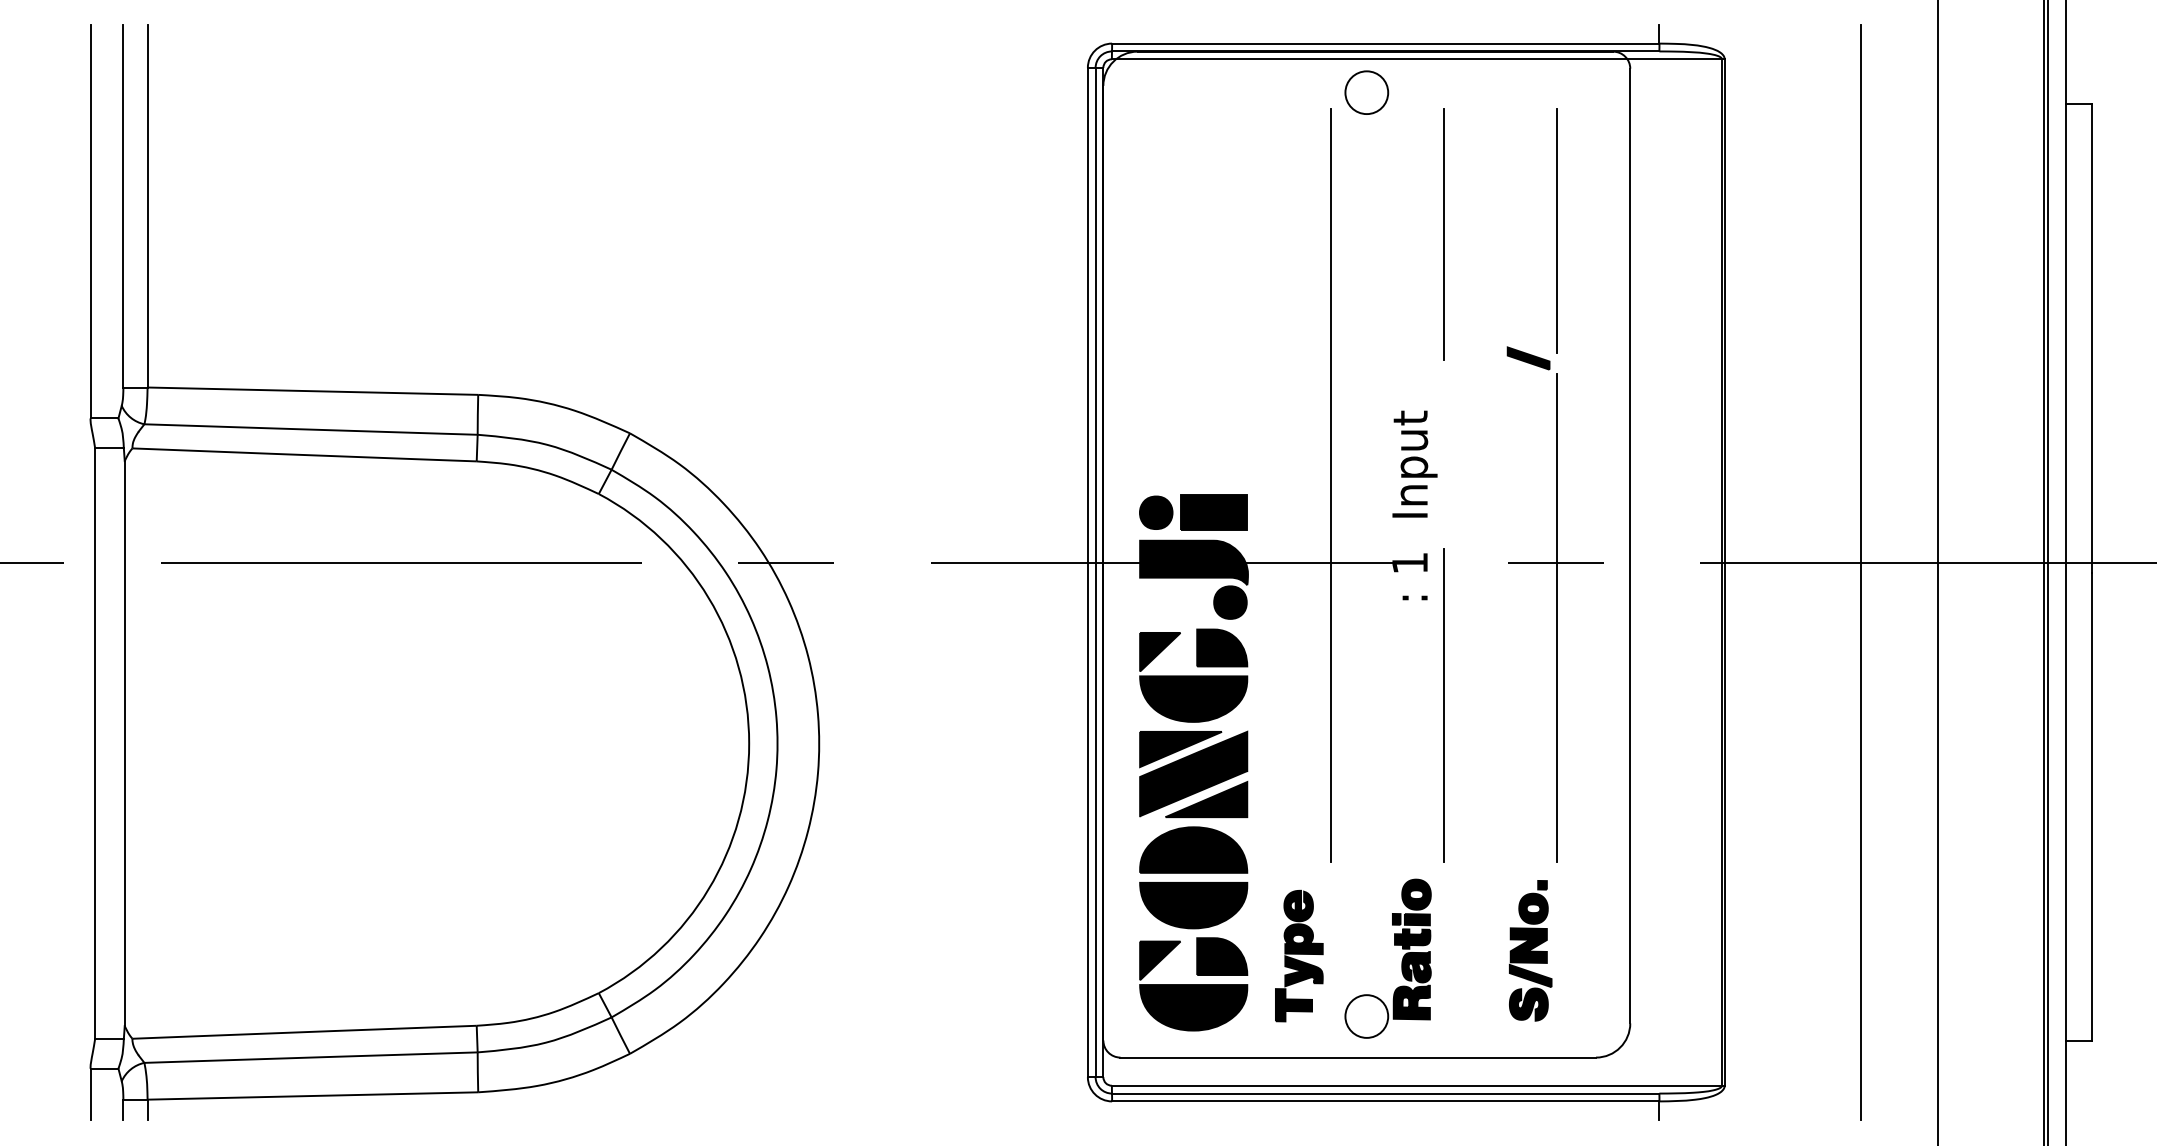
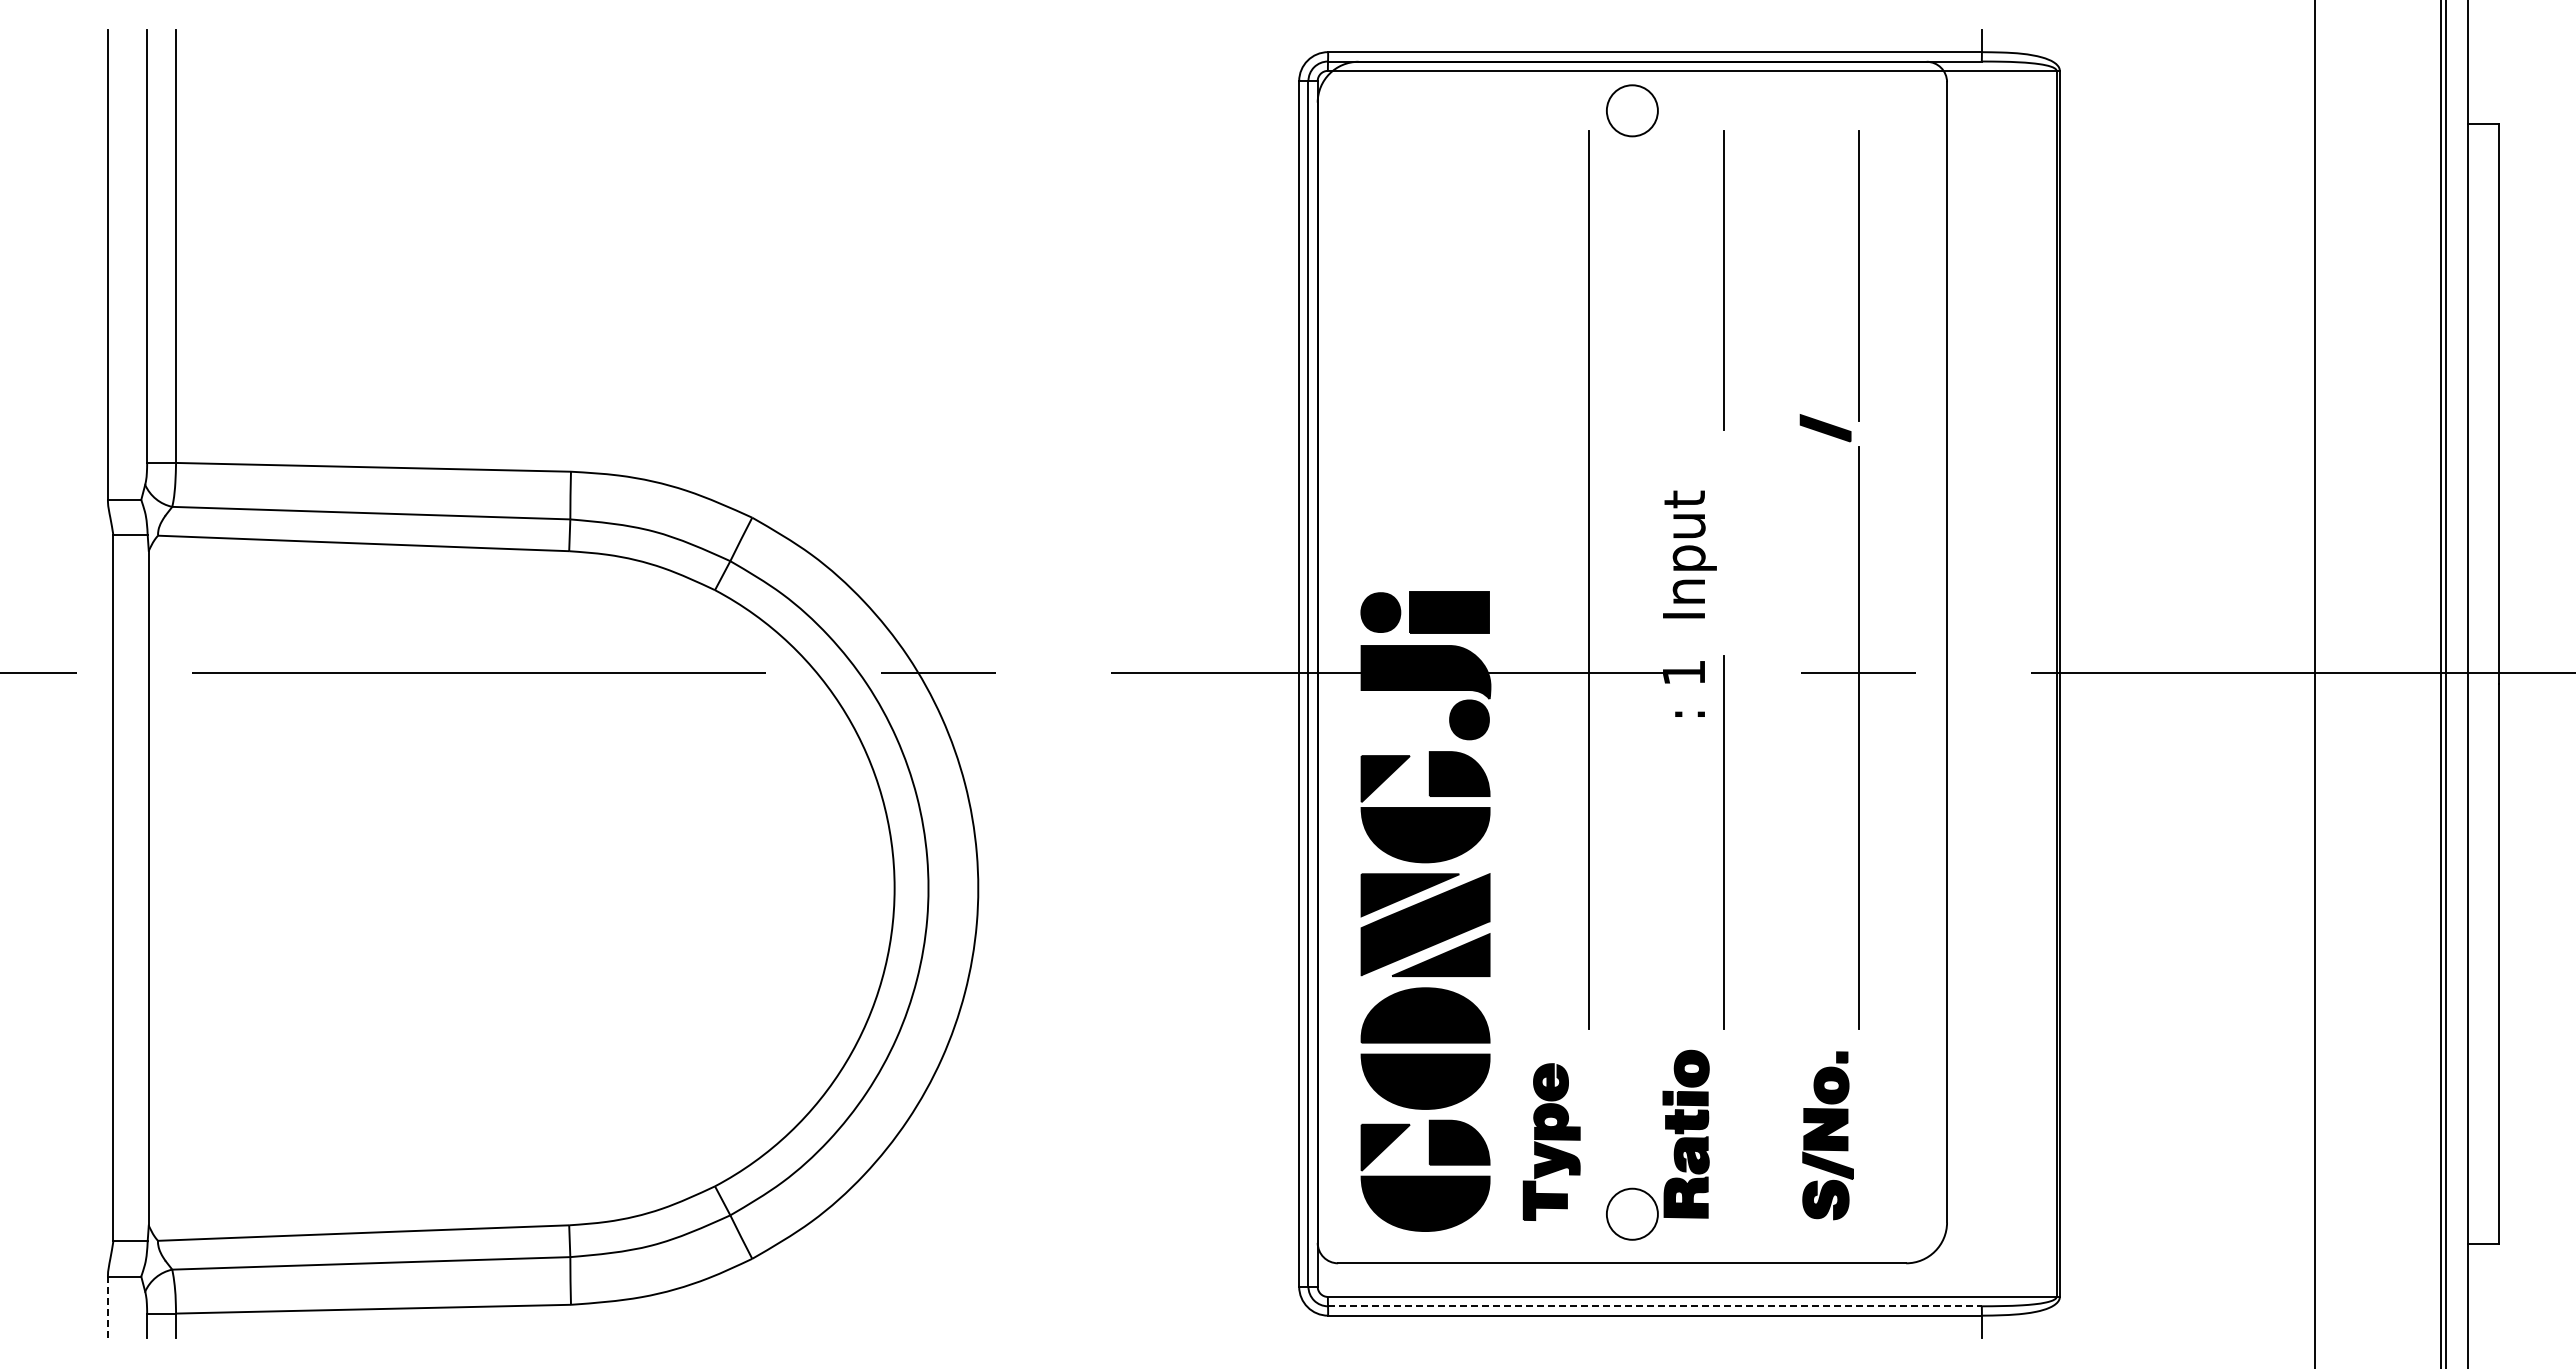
line: (1860, 572) -> (2222, 683), removed
line: (1385, 1093) -> (1654, 1306), solid -> dashed
line: (90, 1094) -> (107, 1307), solid -> dashed

